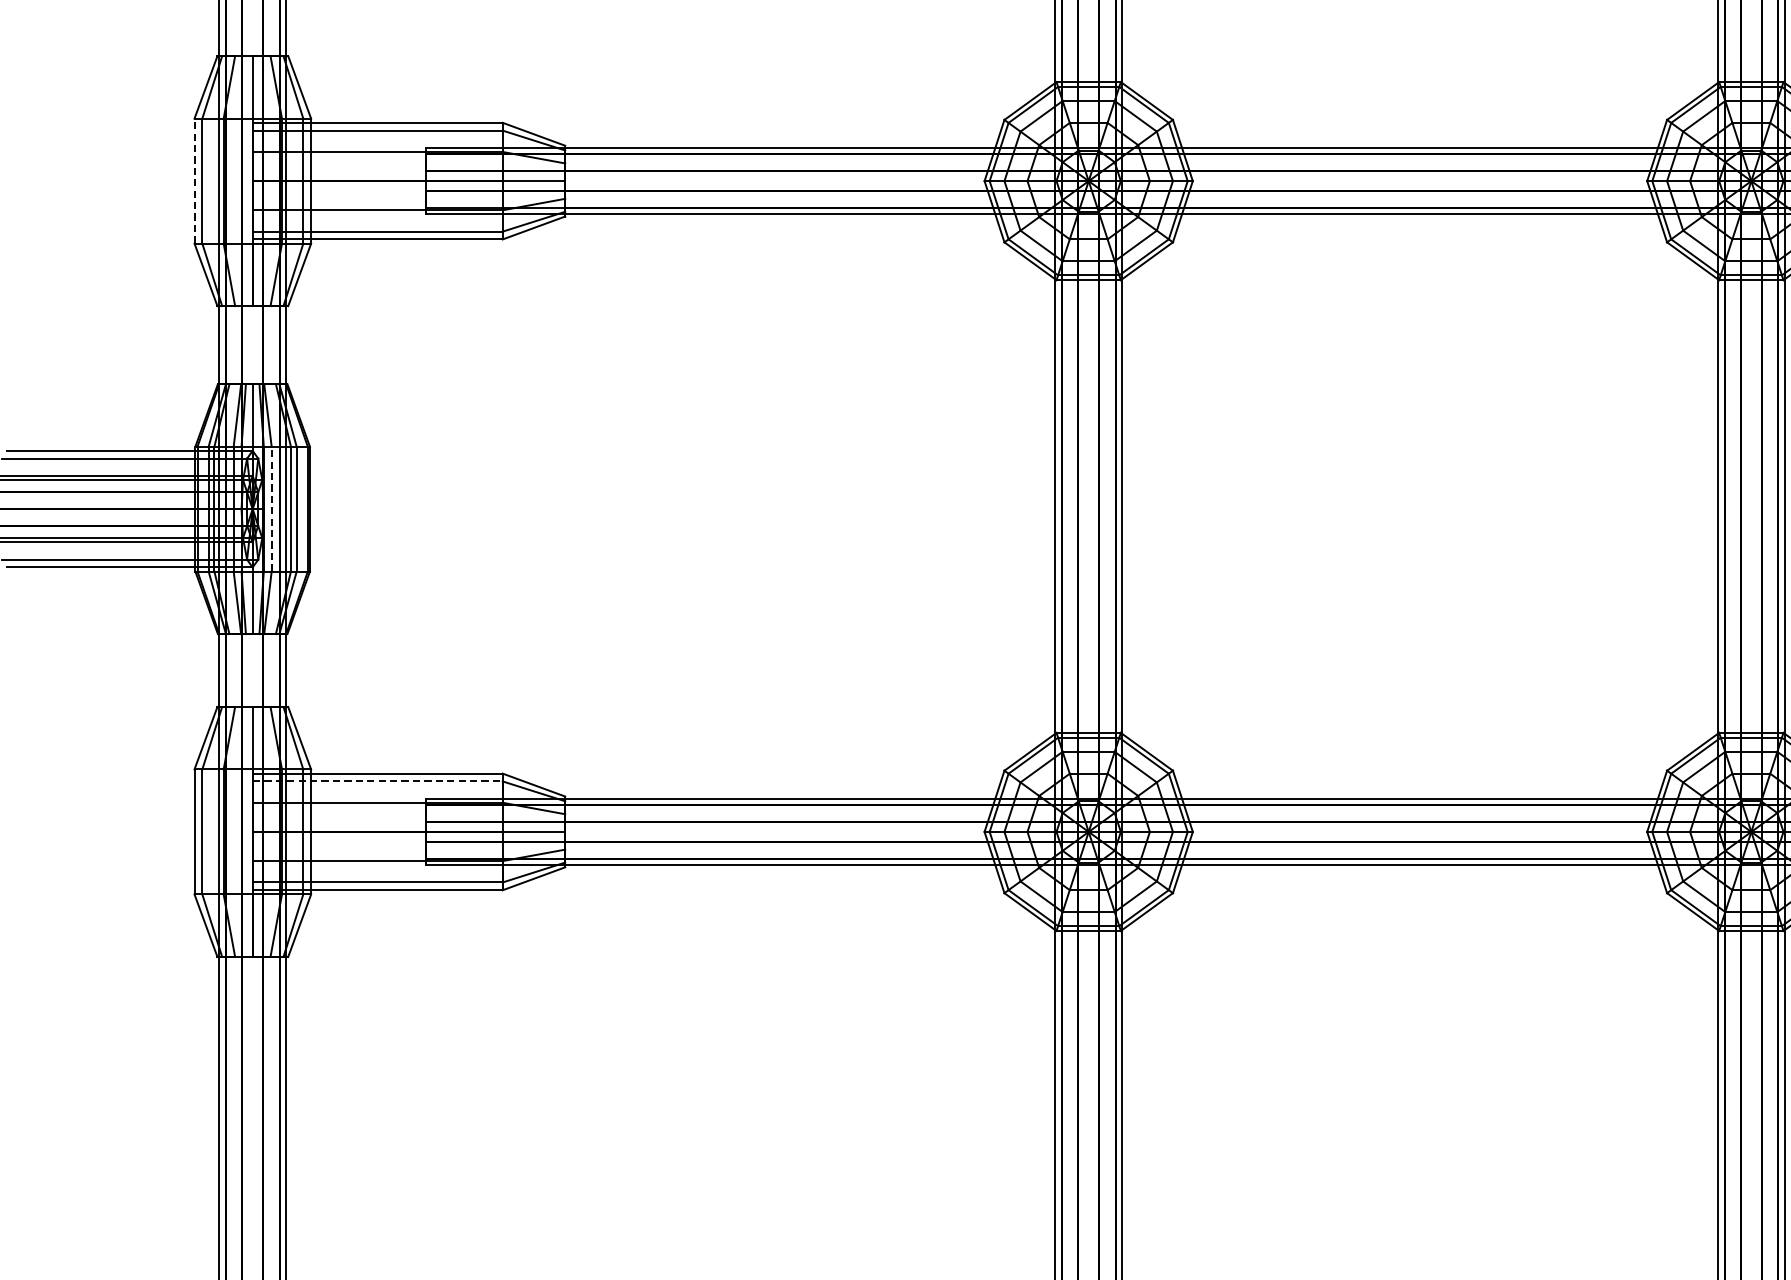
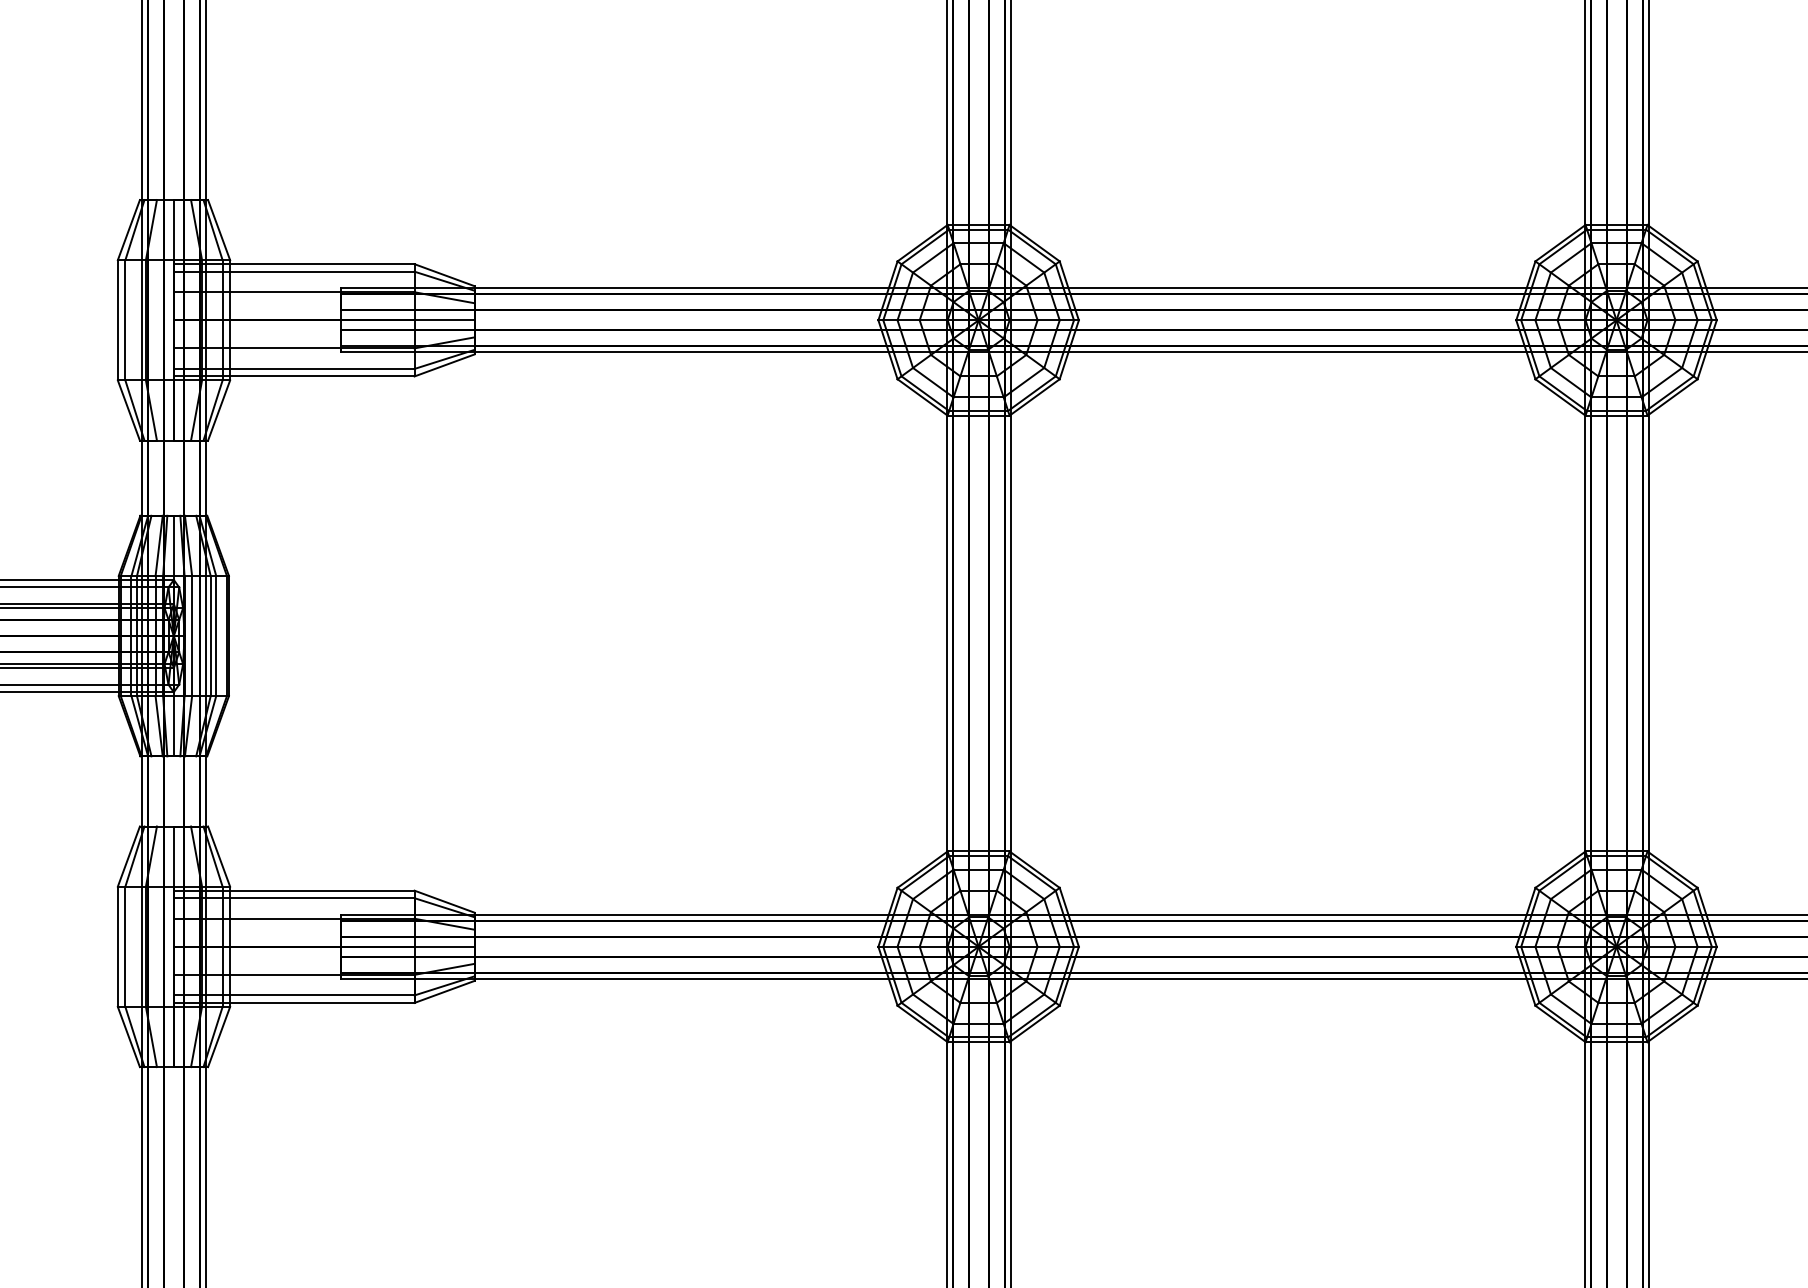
line: (194, 180) -> (117, 319), dashed -> solid
line: (272, 508) -> (192, 635), dashed -> solid
line: (378, 781) -> (294, 898), dashed -> solid

